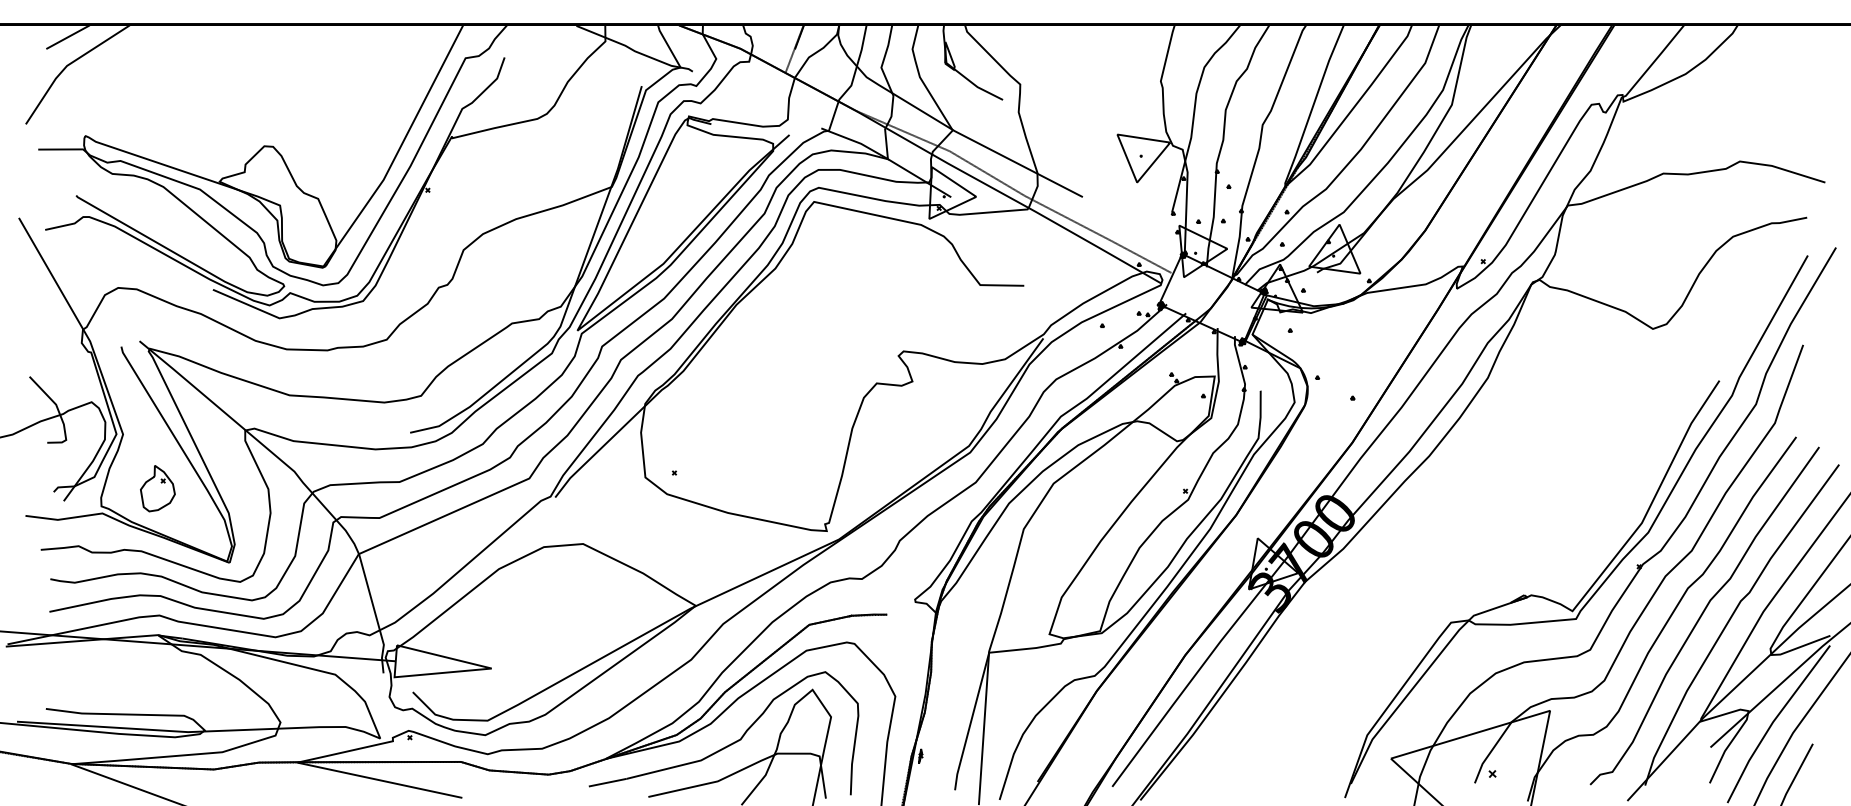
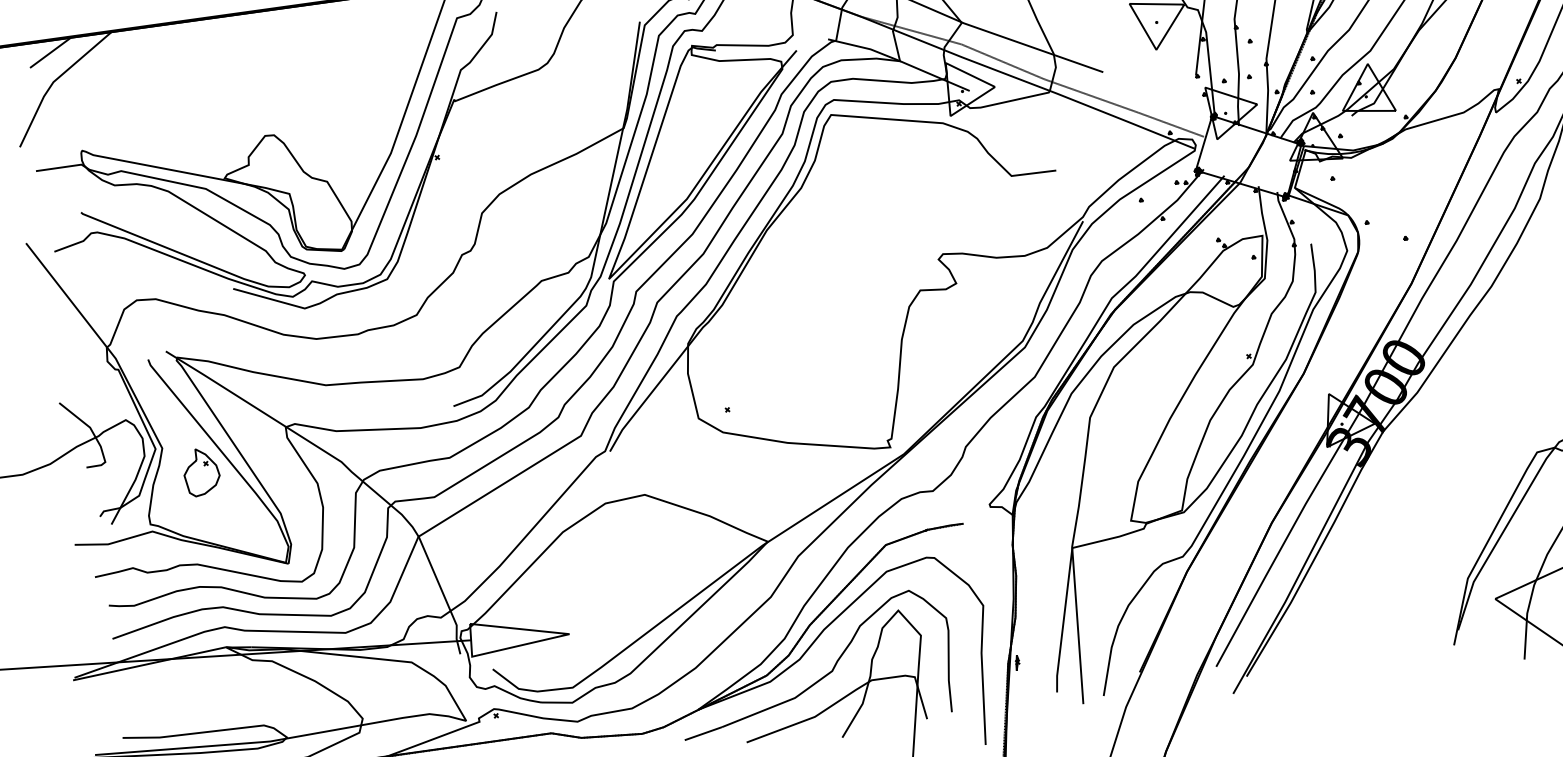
part: (157, 488) -> (201, 472), moved

